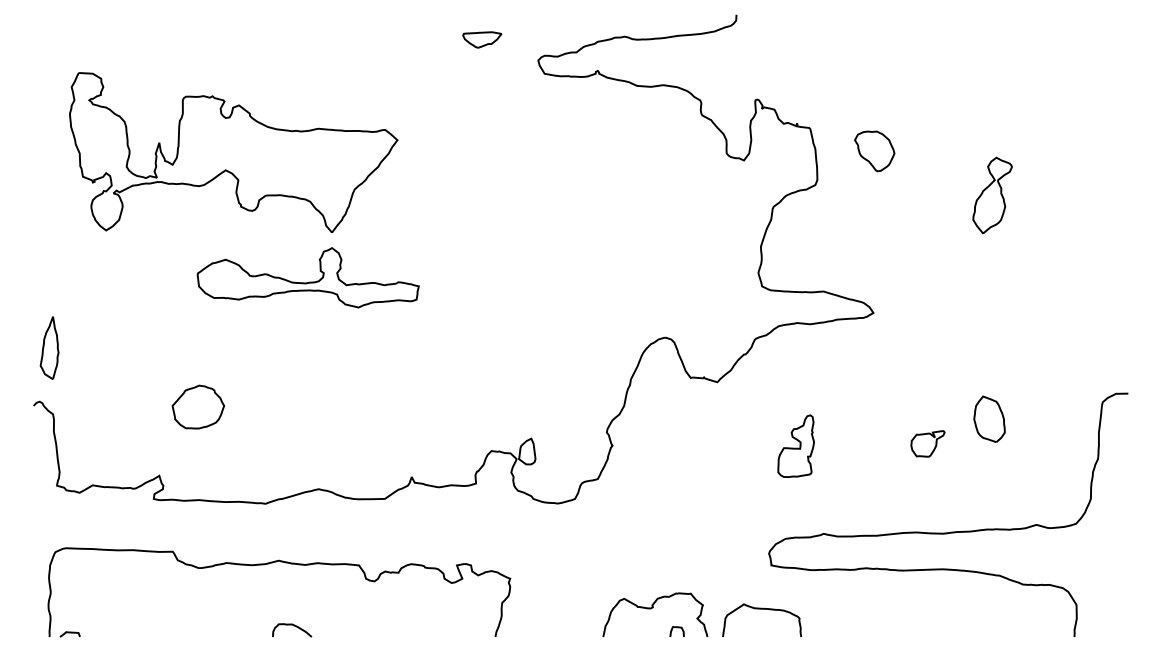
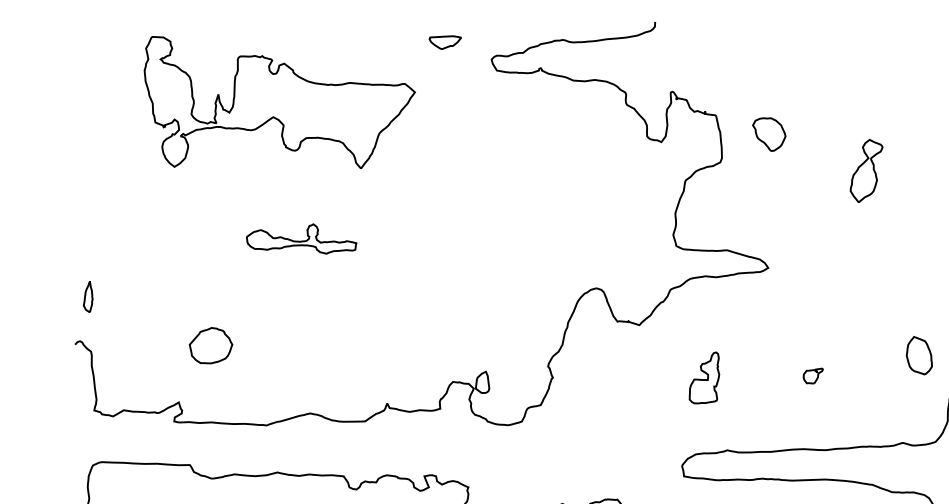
part: (233, 152) -> (279, 102), moved
part: (307, 277) -> (301, 238), size x0.6
part: (49, 347) -> (88, 296), size x0.6
part: (989, 418) -> (919, 355), moved
part: (927, 443) -> (812, 375), size x0.7

